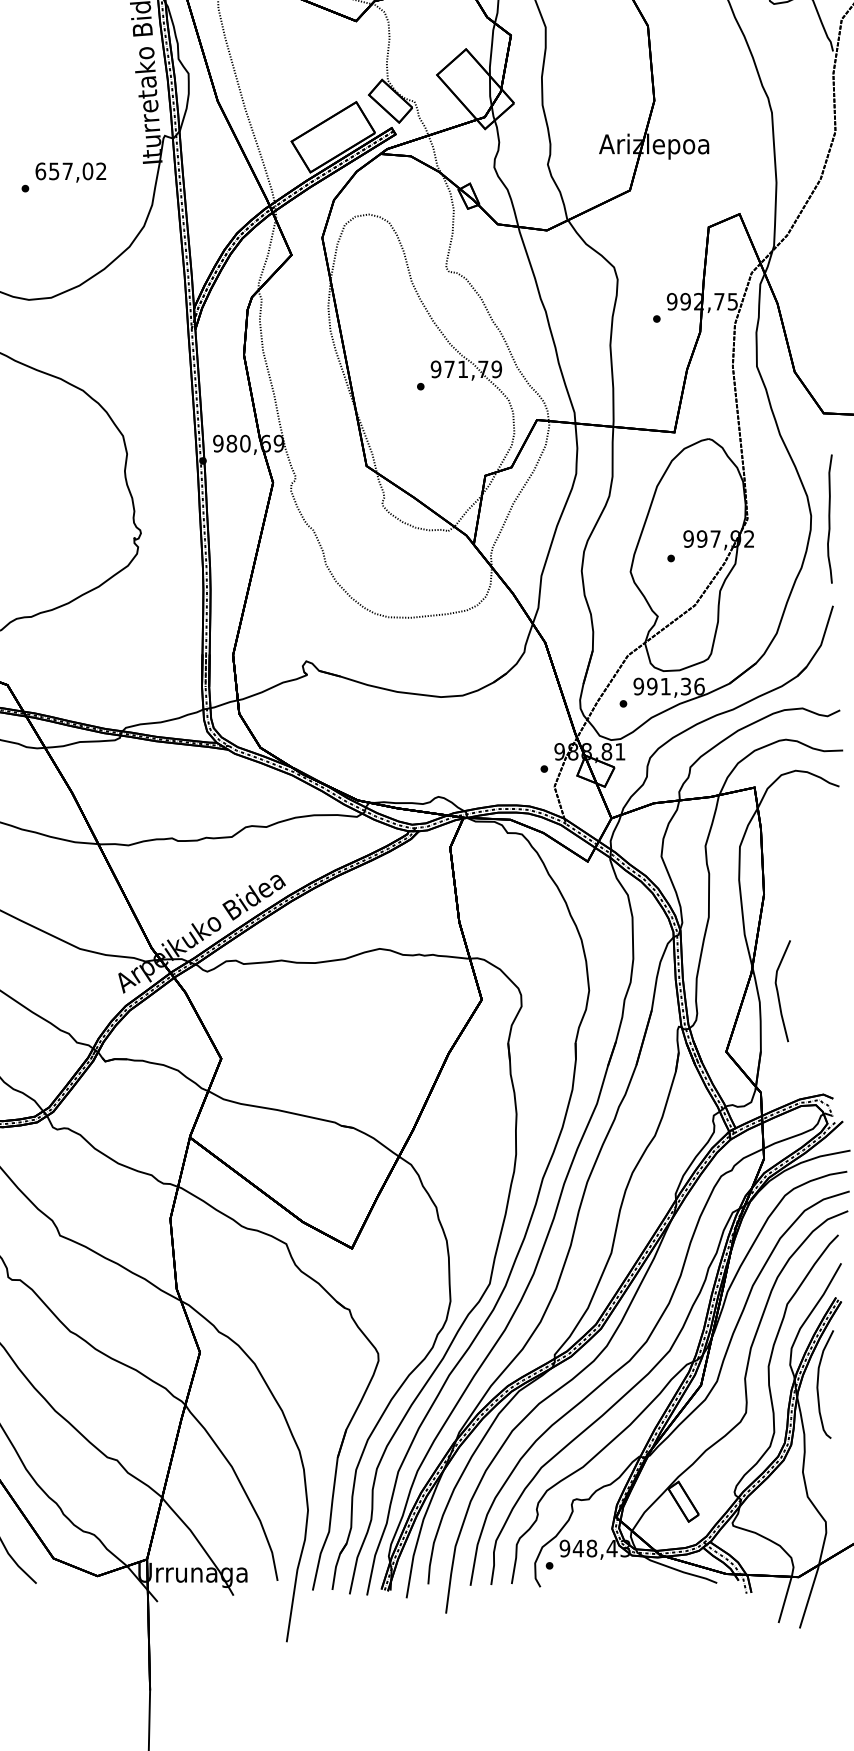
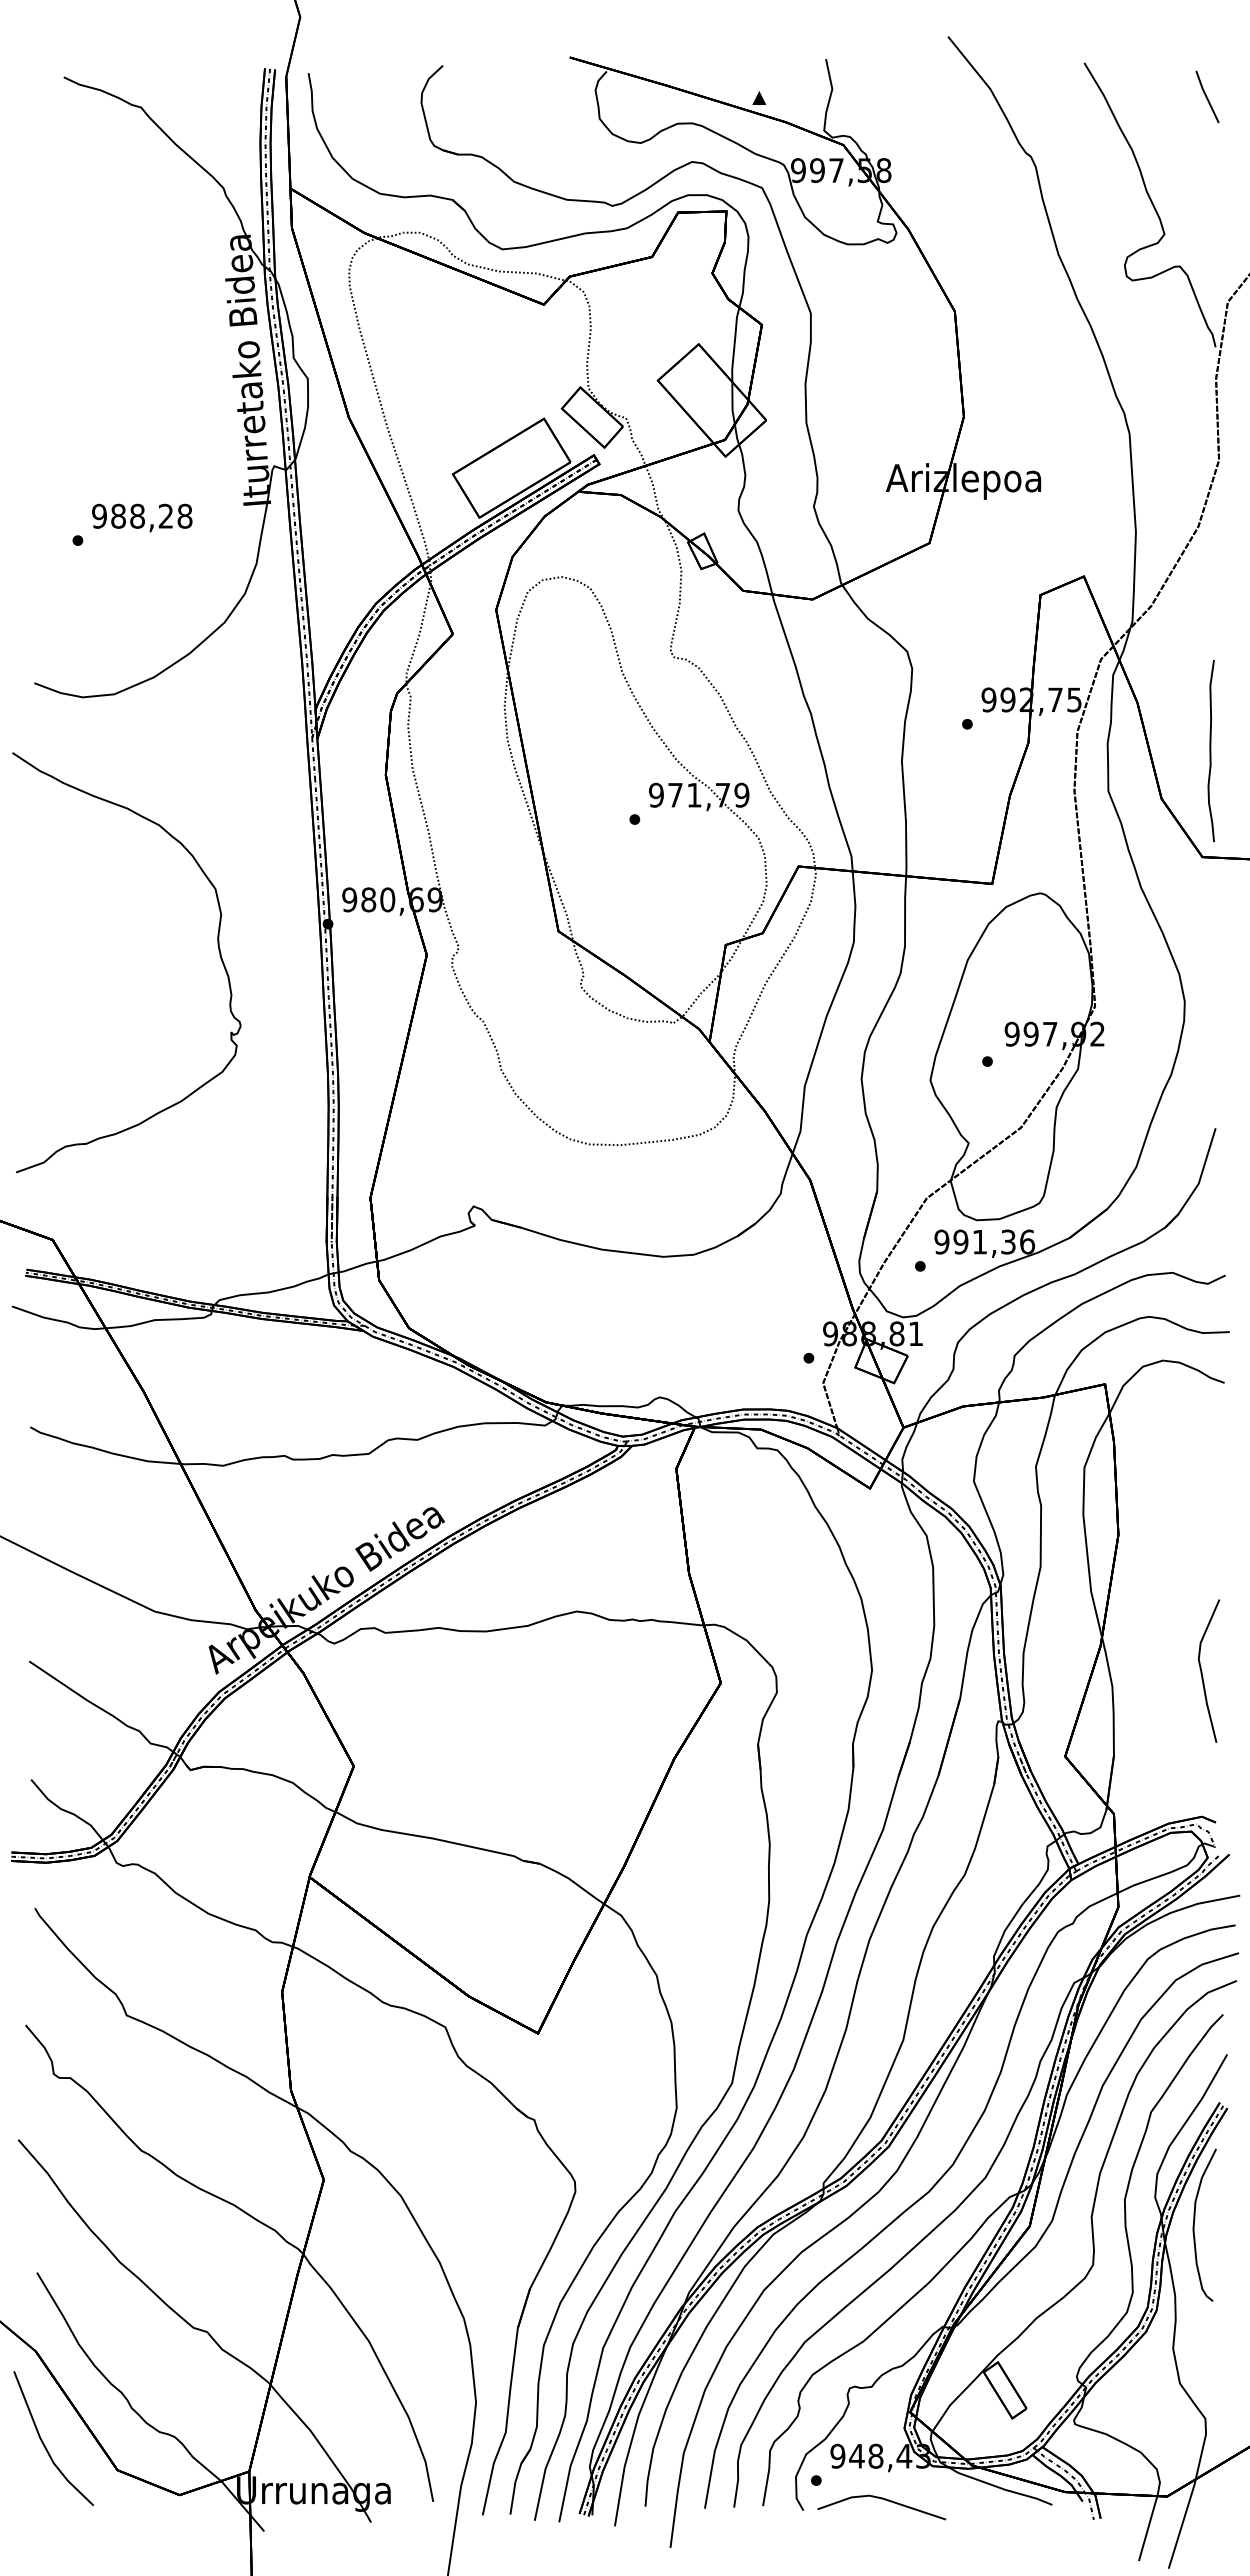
text: (71, 170) -> (142, 515), 657,02 -> 988,28
curve: (829, 519) -> (1210, 751), moved
curve: (778, 991) -> (1202, 1671), moved
line: (598, 1579) -> (884, 2500), added

